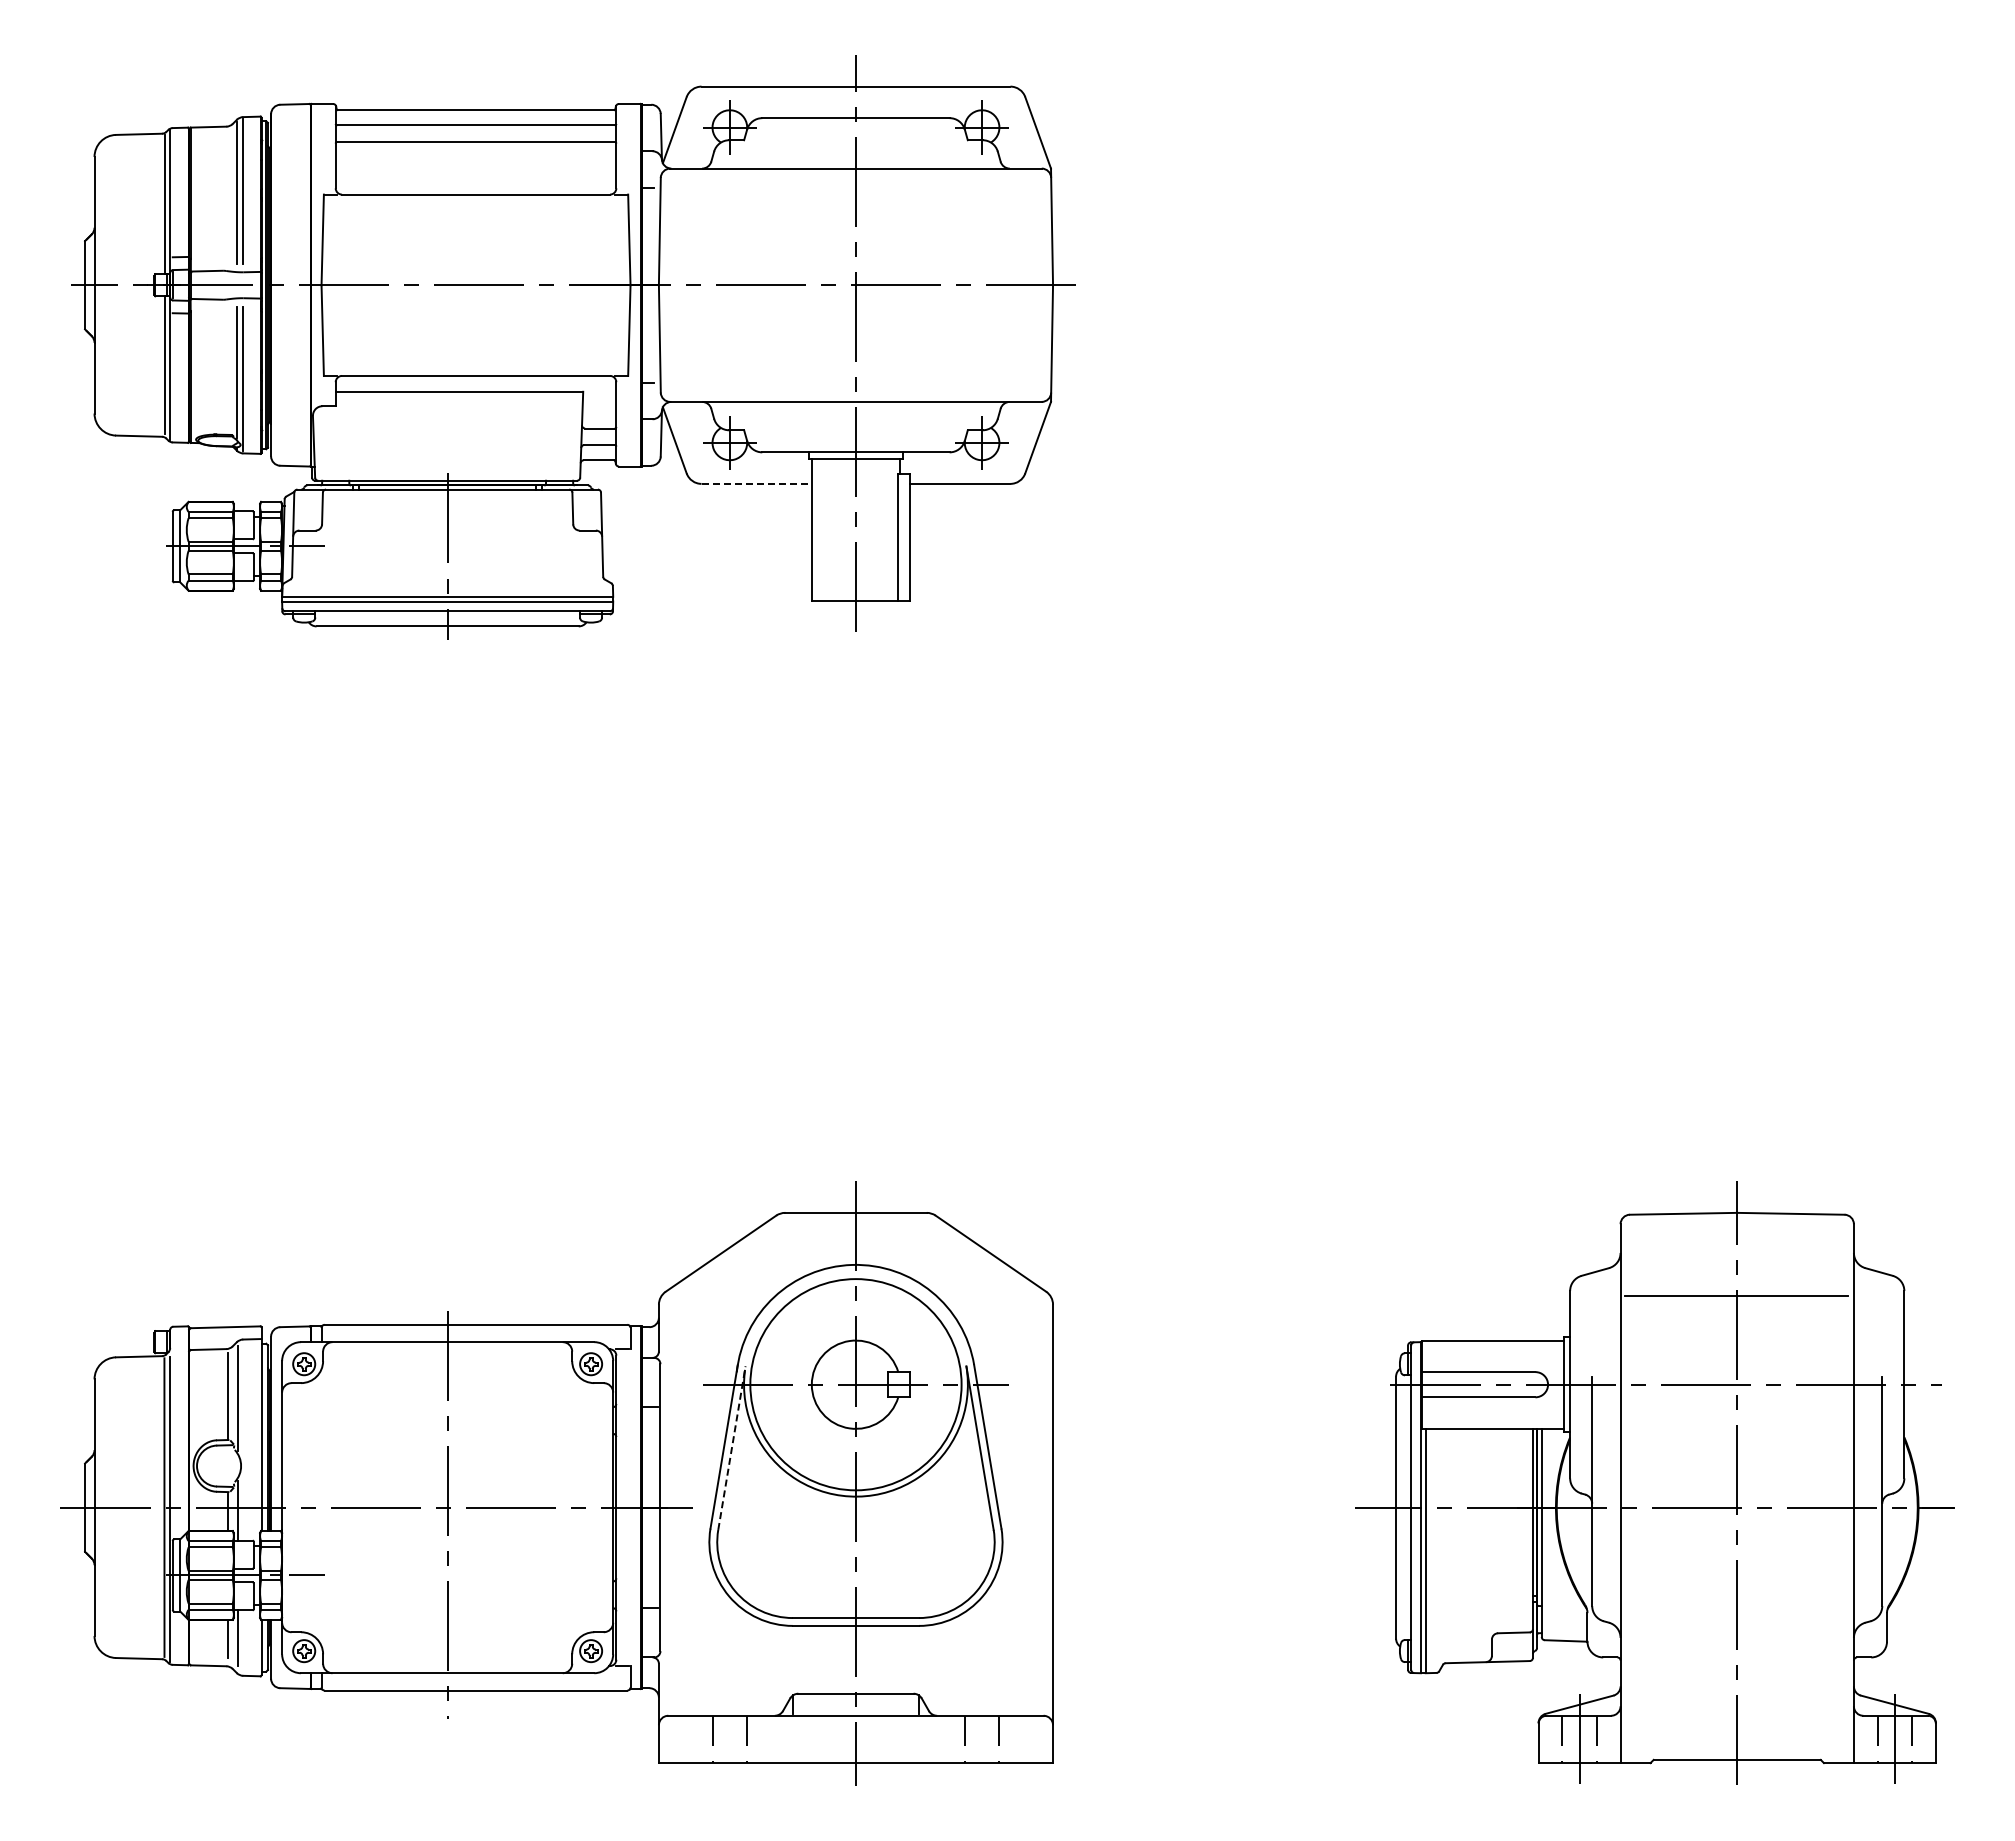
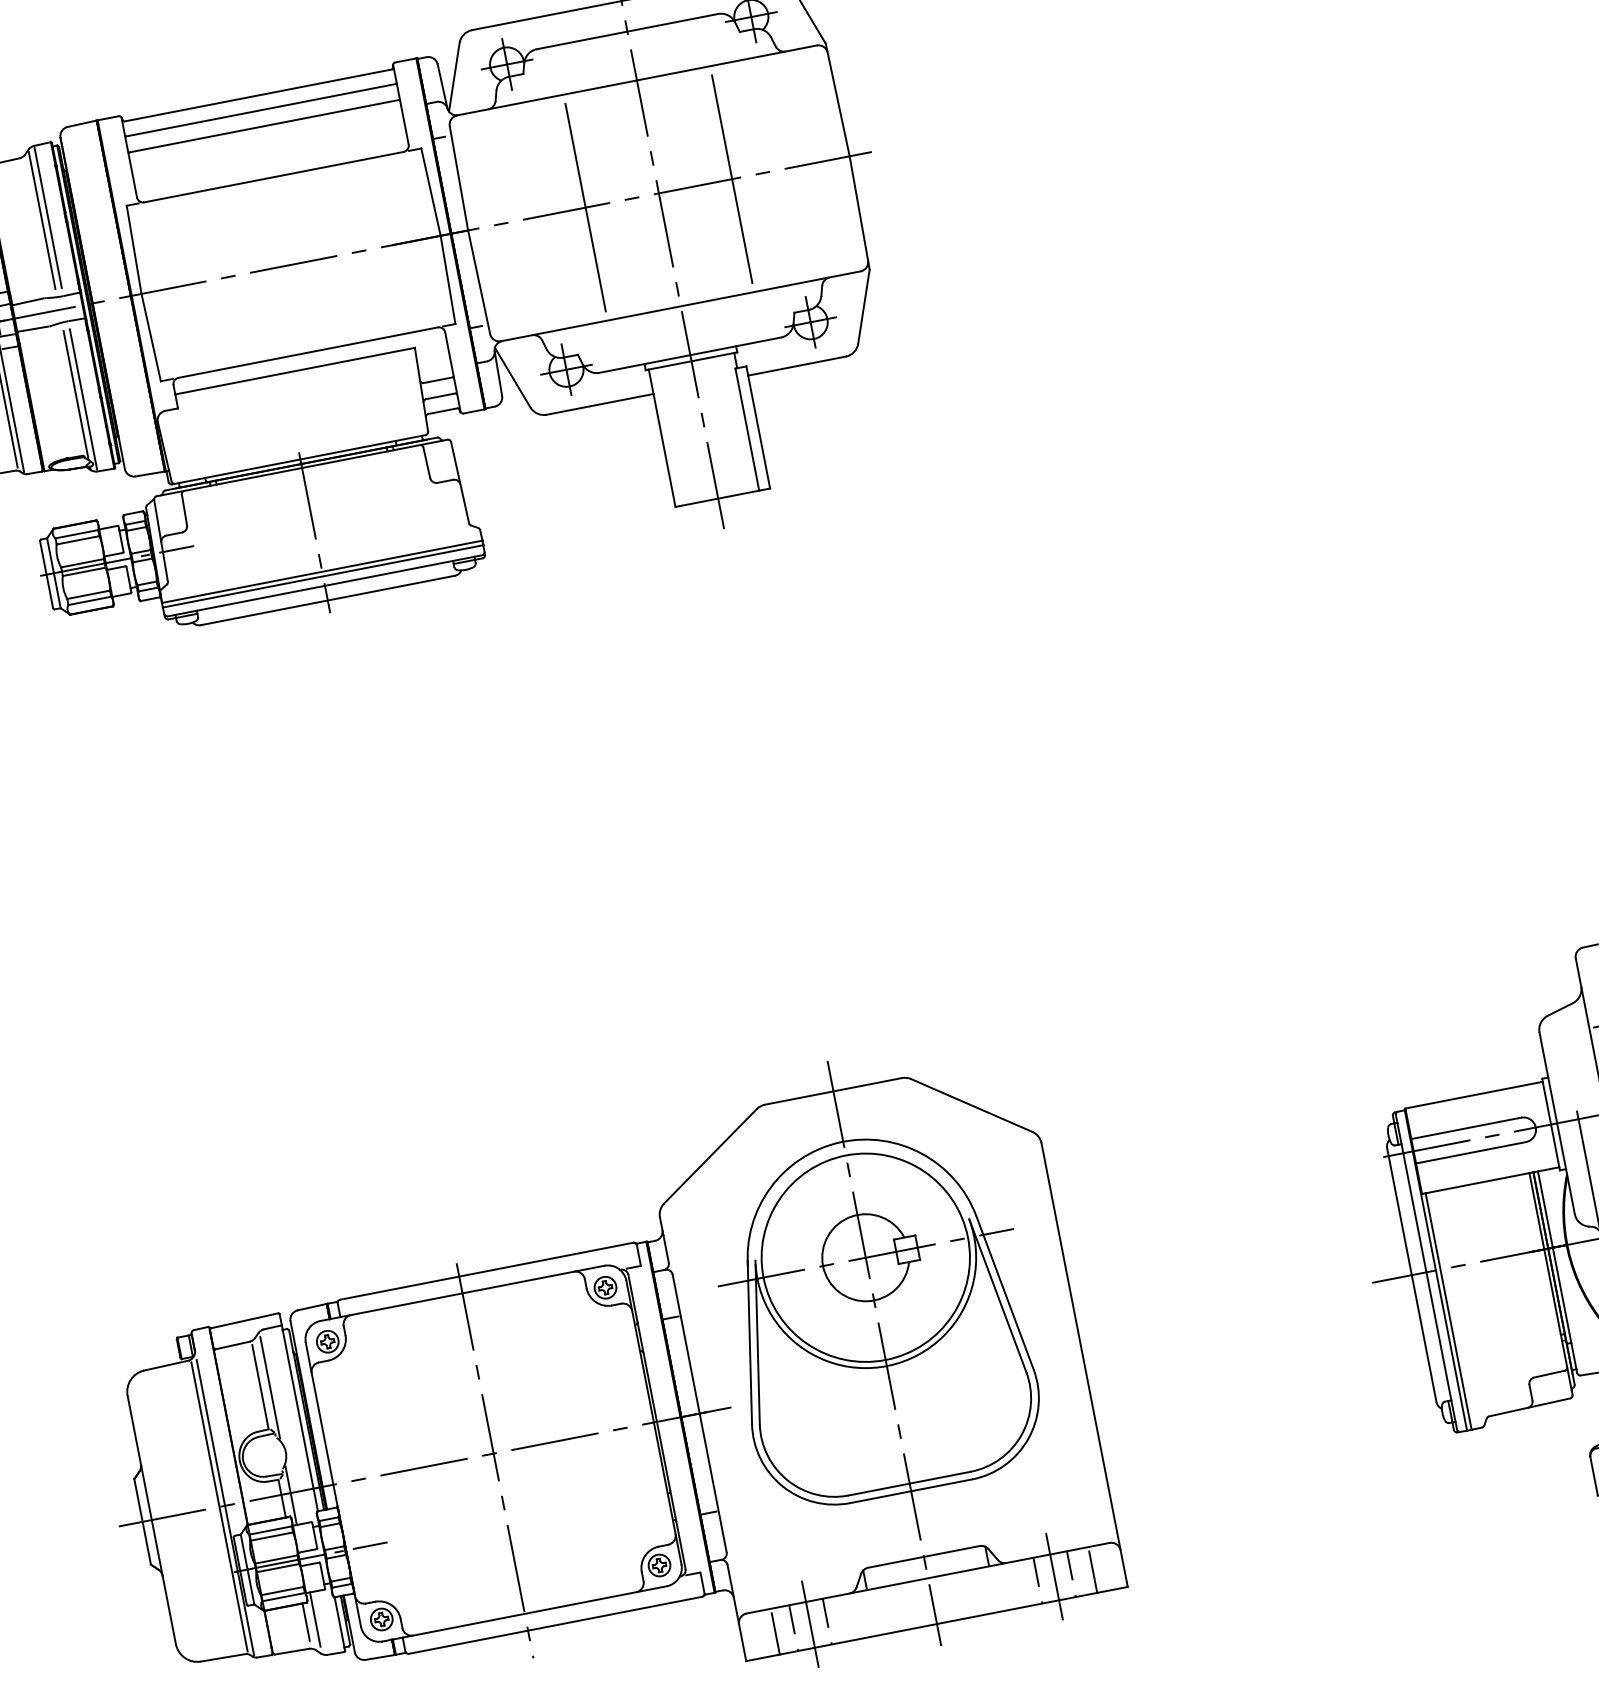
line: (780, 285) -> (585, 207), added
line: (931, 285) -> (732, 179), added
line: (757, 483) -> (600, 403), dashed -> solid
line: (731, 1448) -> (757, 1342), dashed -> solid
line: (729, 1739) -> (810, 1625), added
line: (982, 1739) -> (1055, 1577), added
line: (693, 1741) -> (775, 1633), added
line: (1021, 1741) -> (1093, 1572), added

